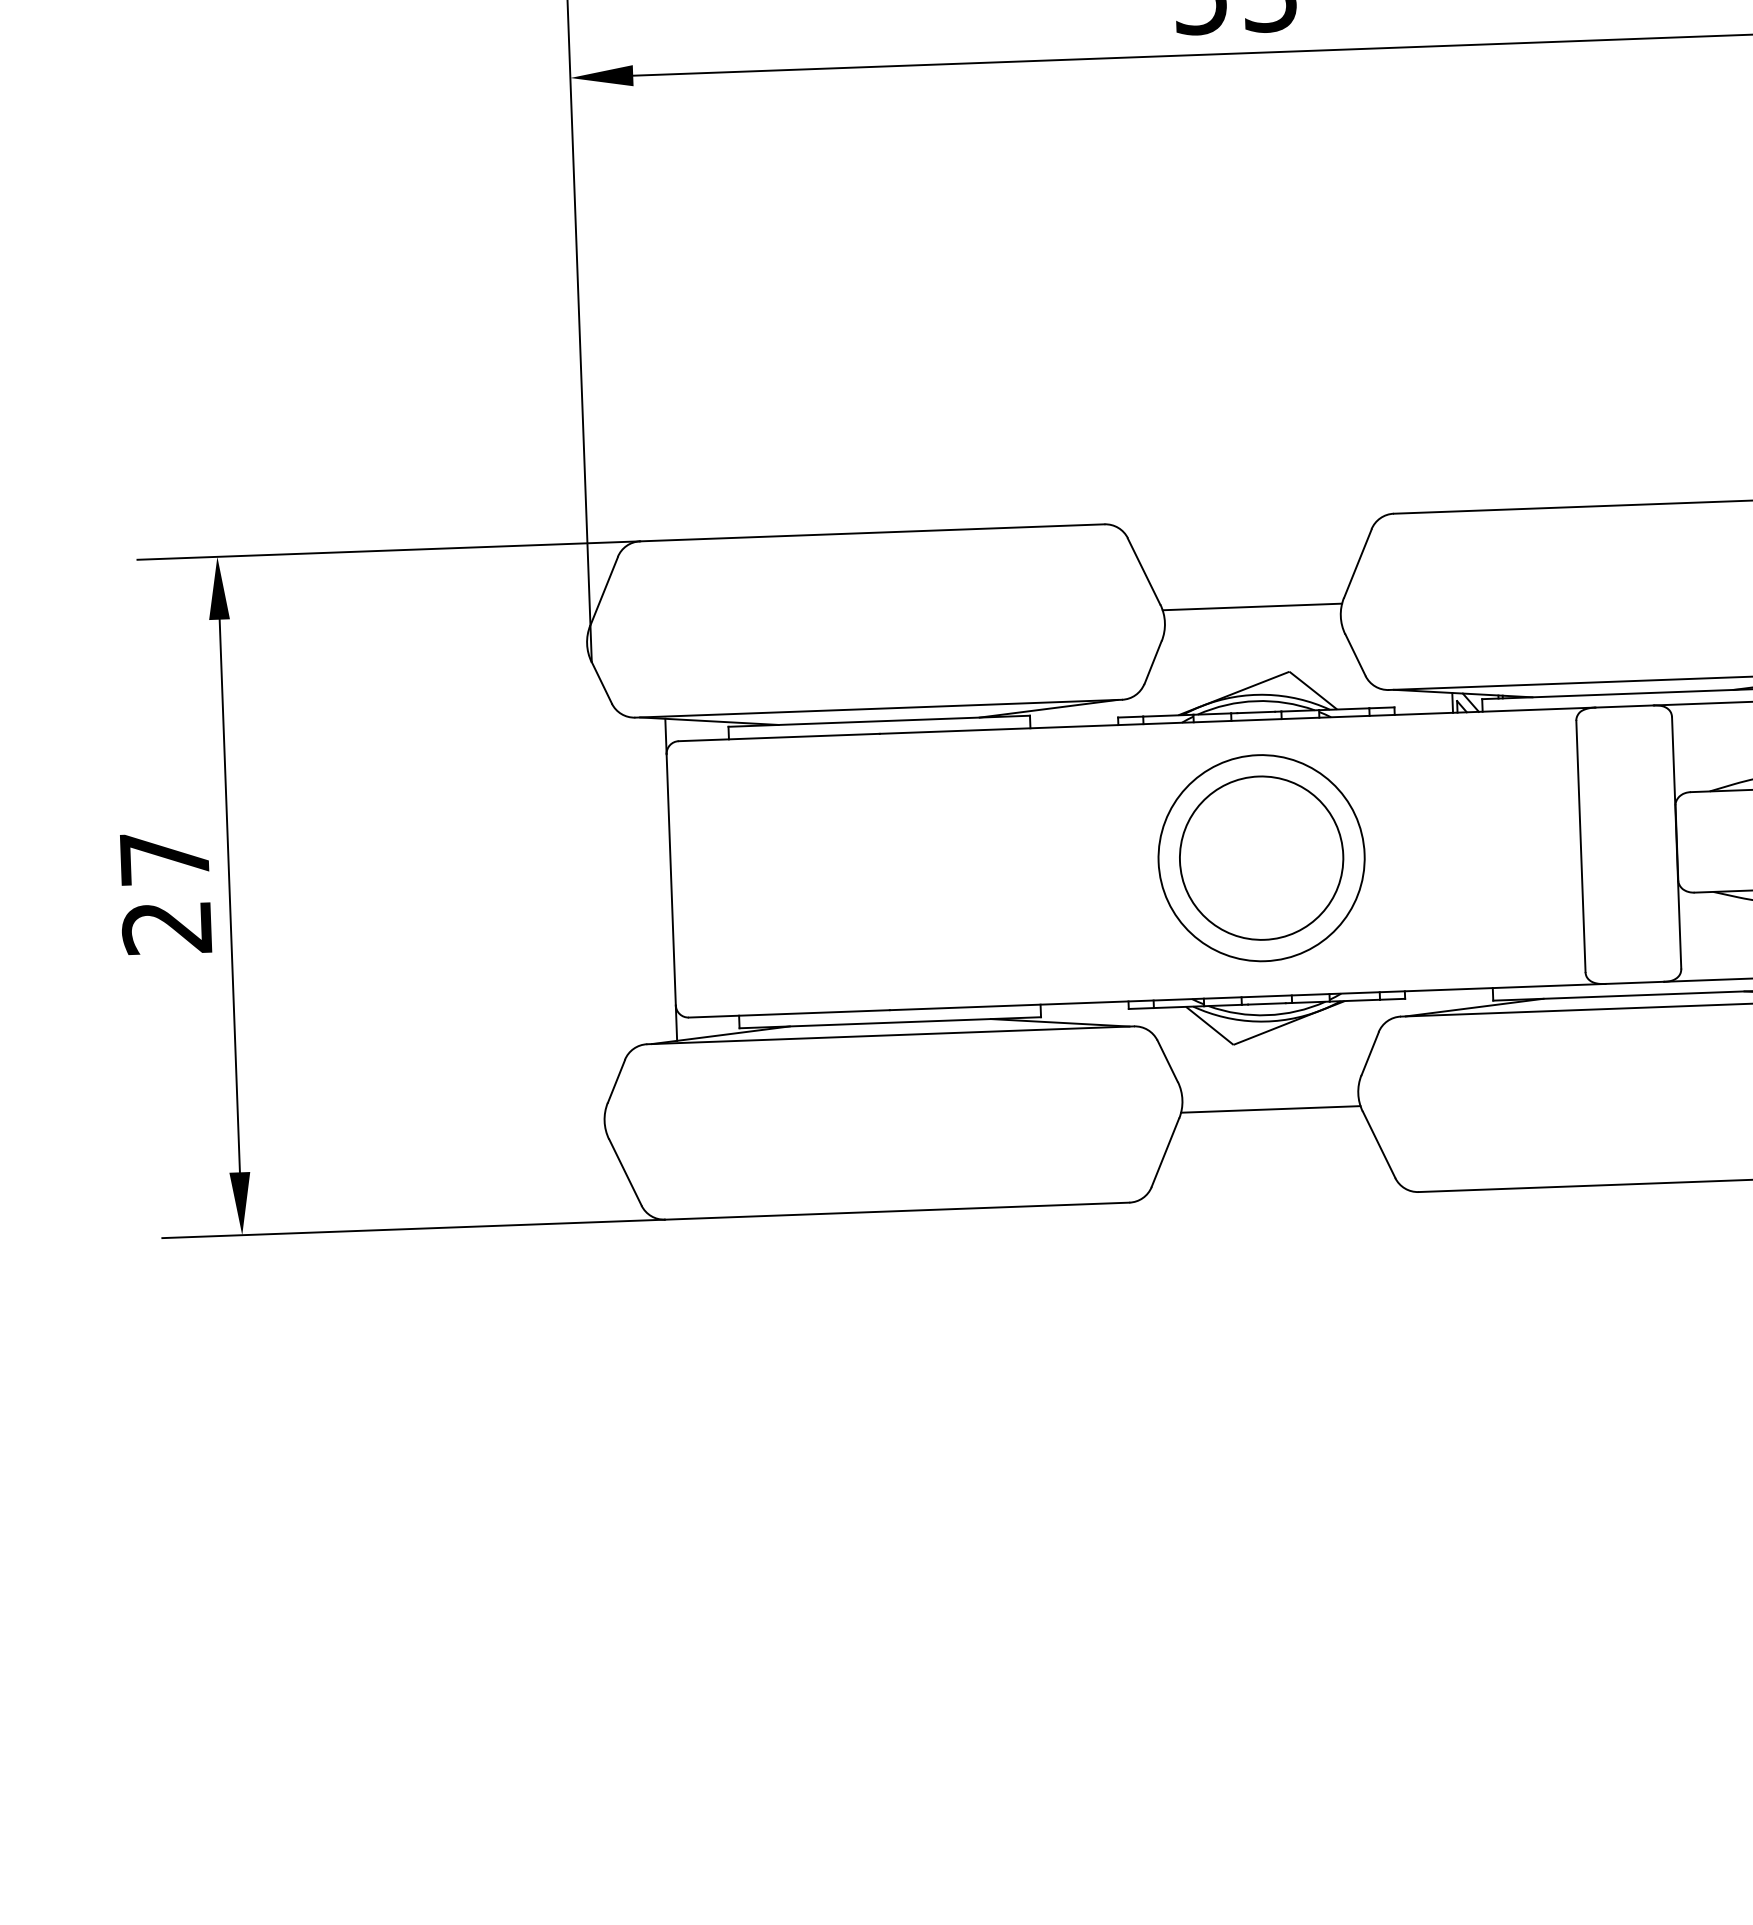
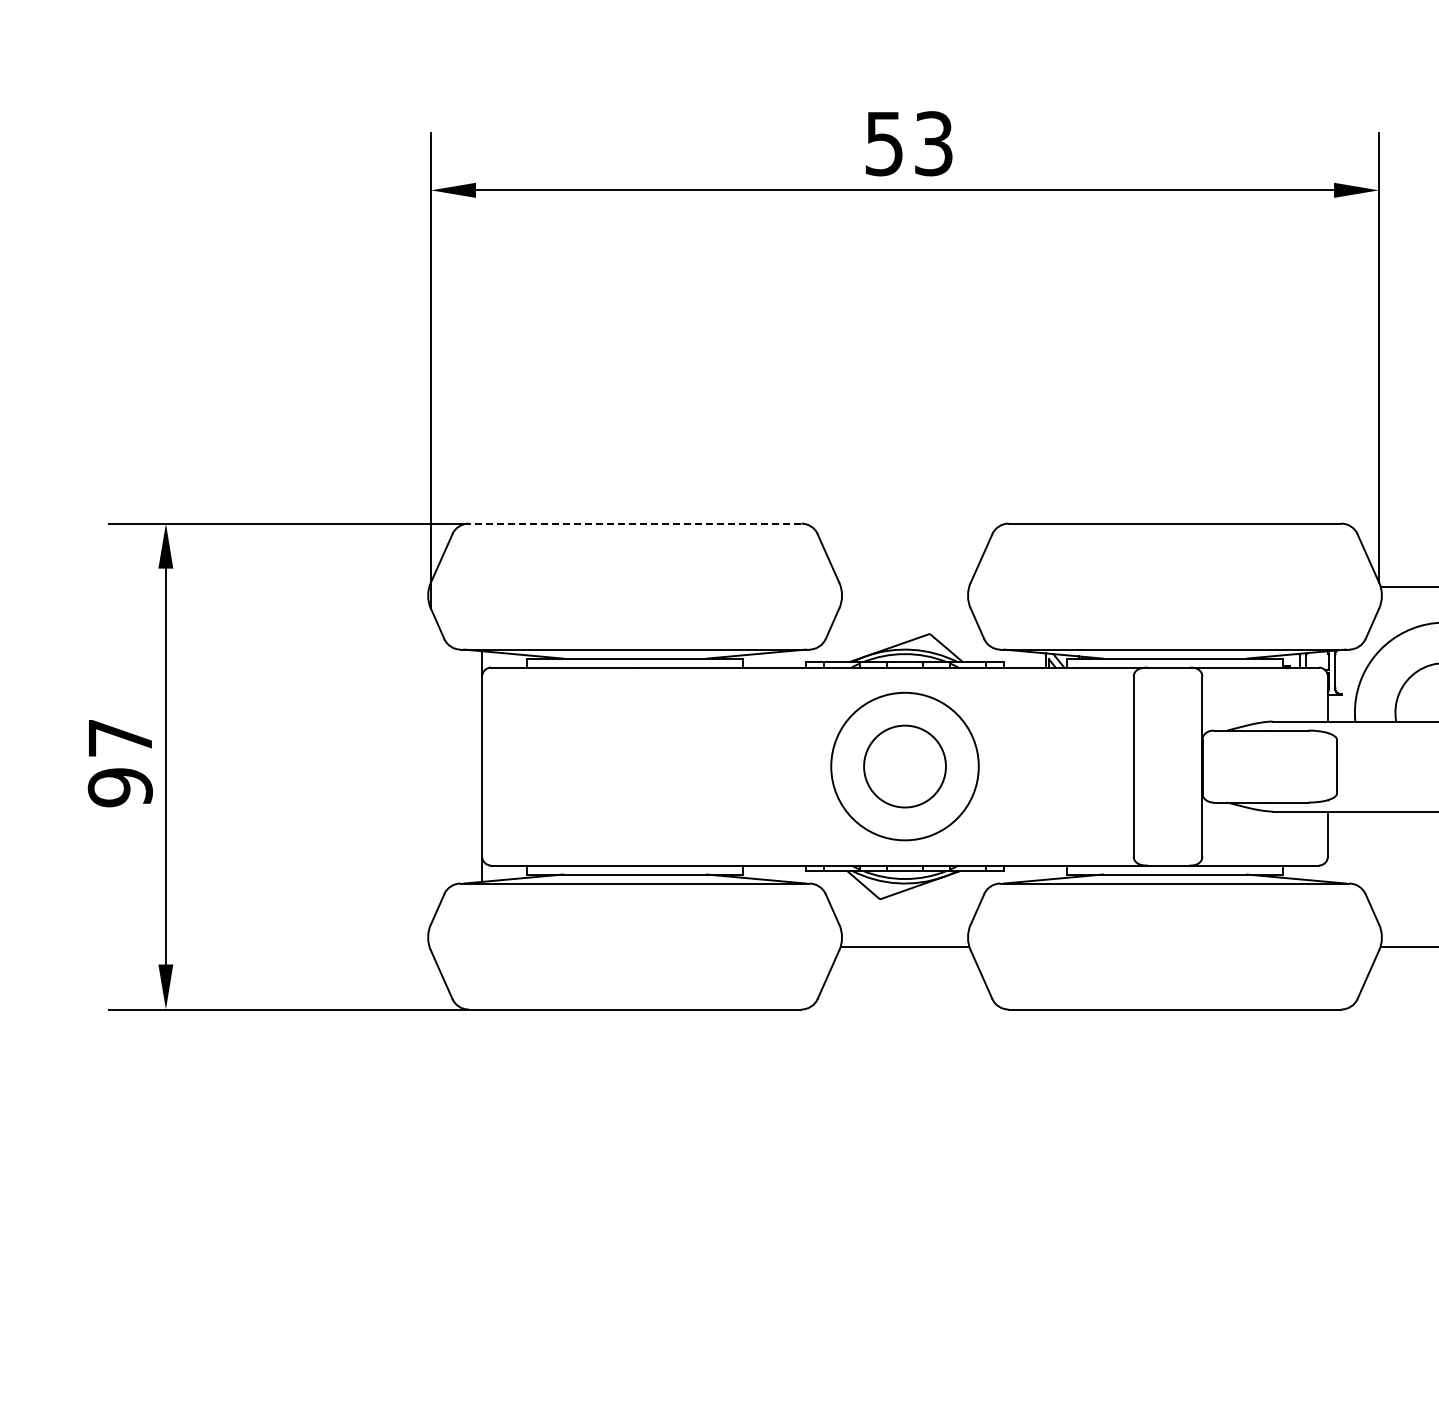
line: (871, 532) -> (634, 523), solid -> dashed
line: (1251, 606) -> (904, 586), removed
circle: (1260, 858) -> (904, 766), size x0.7
text: (167, 927) -> (120, 787), 27 -> 97

